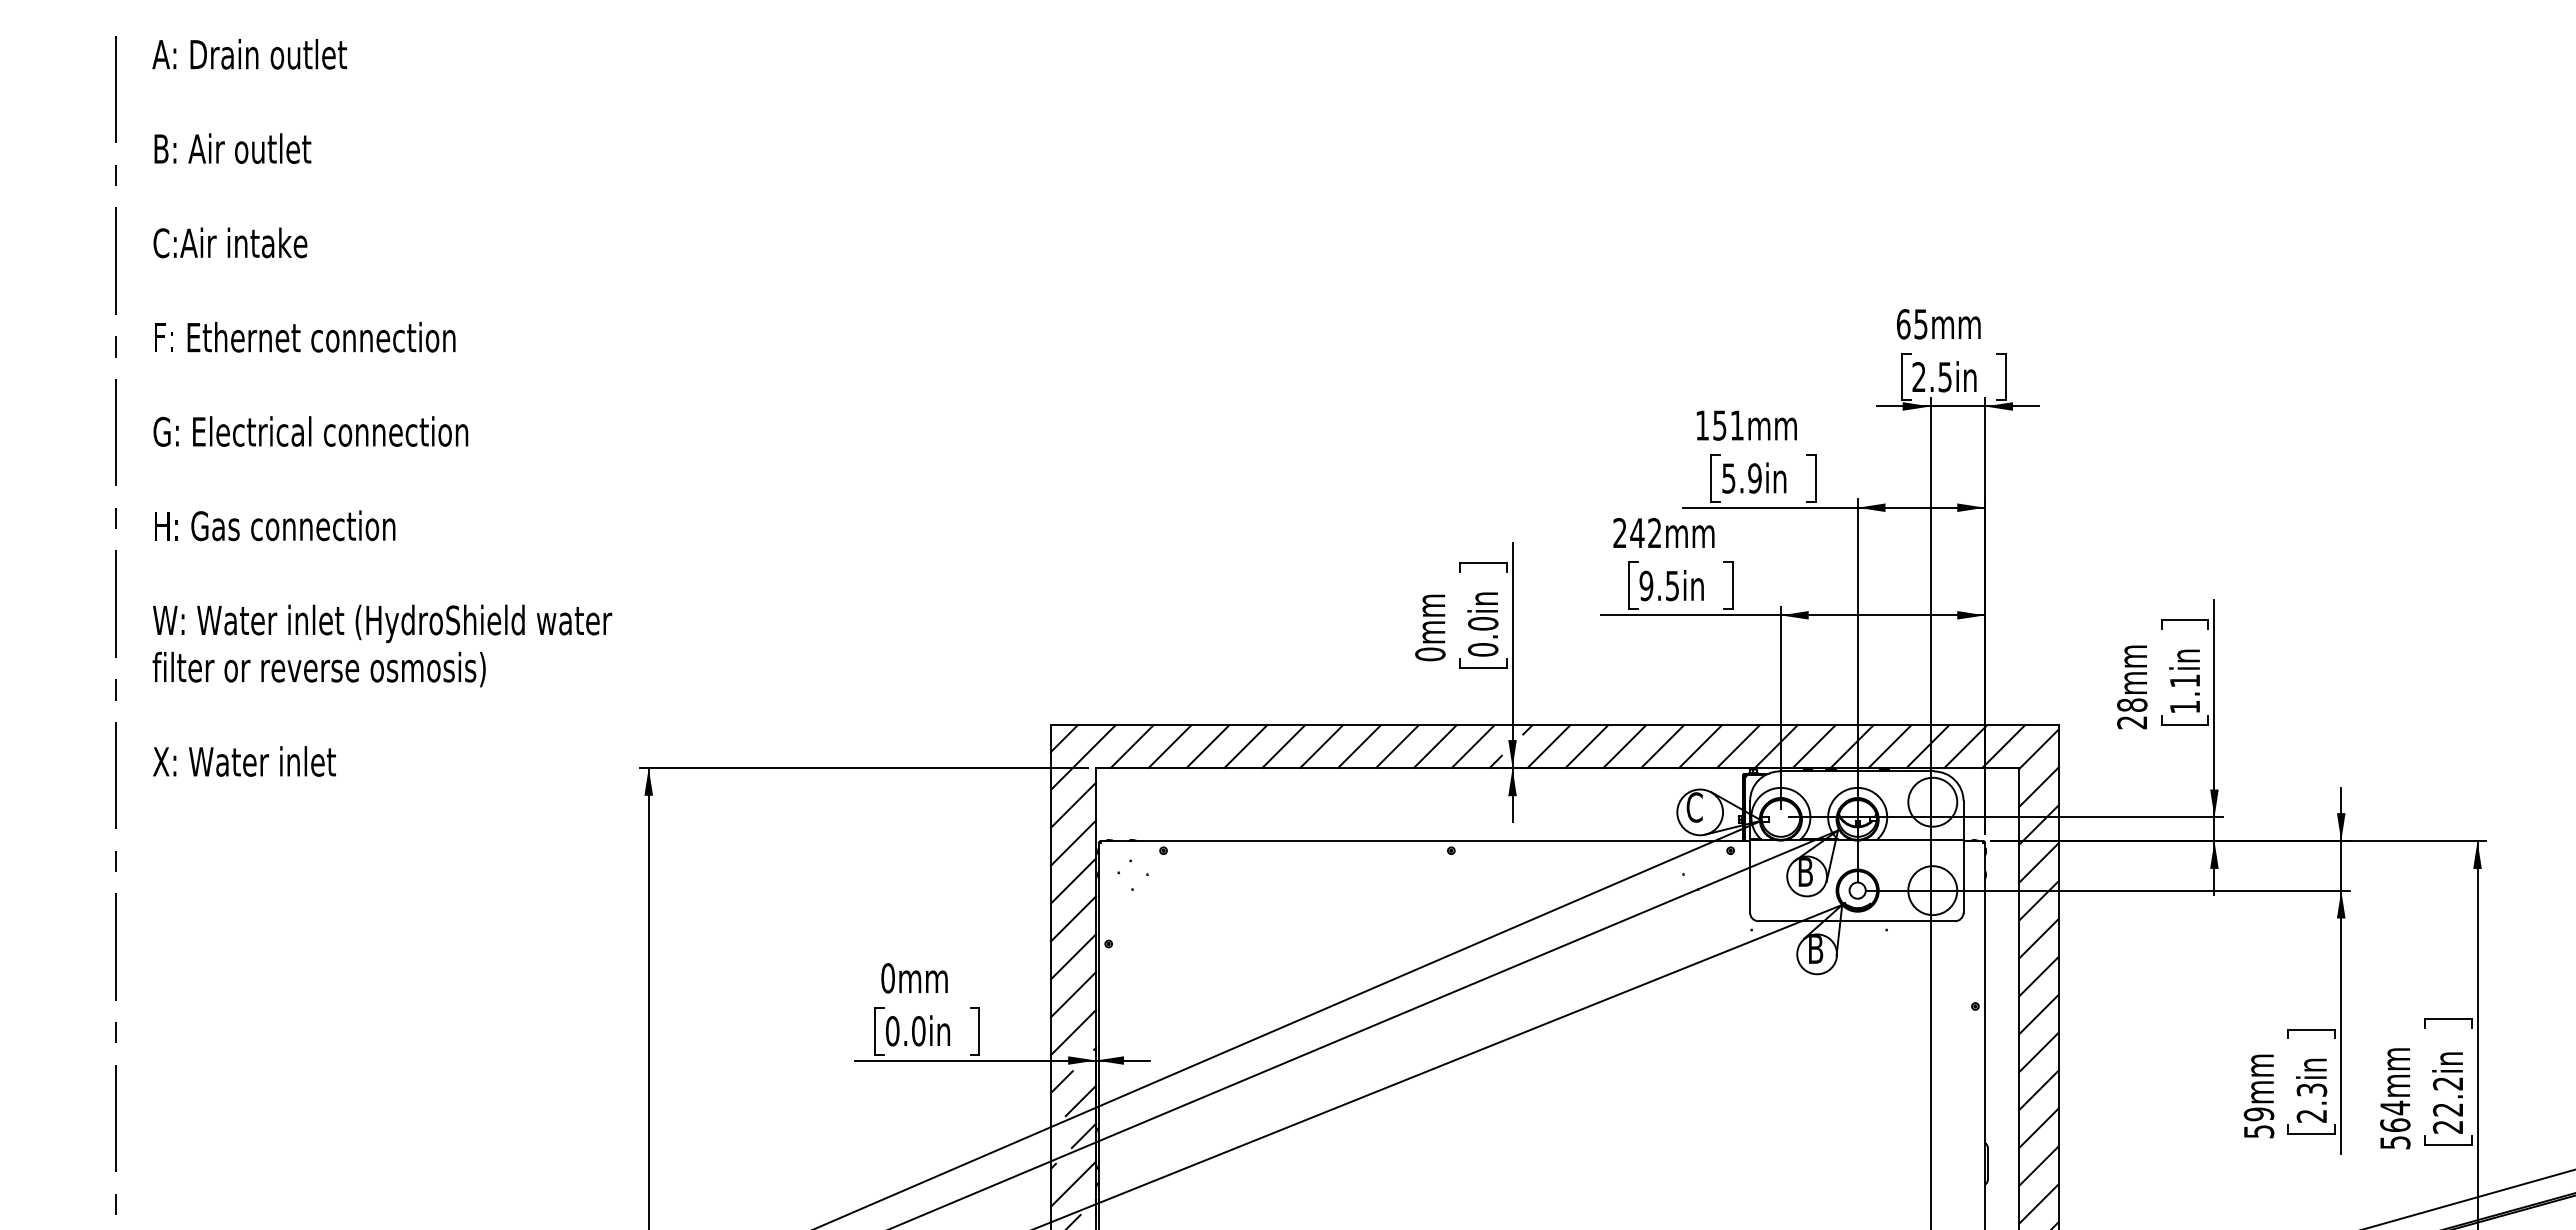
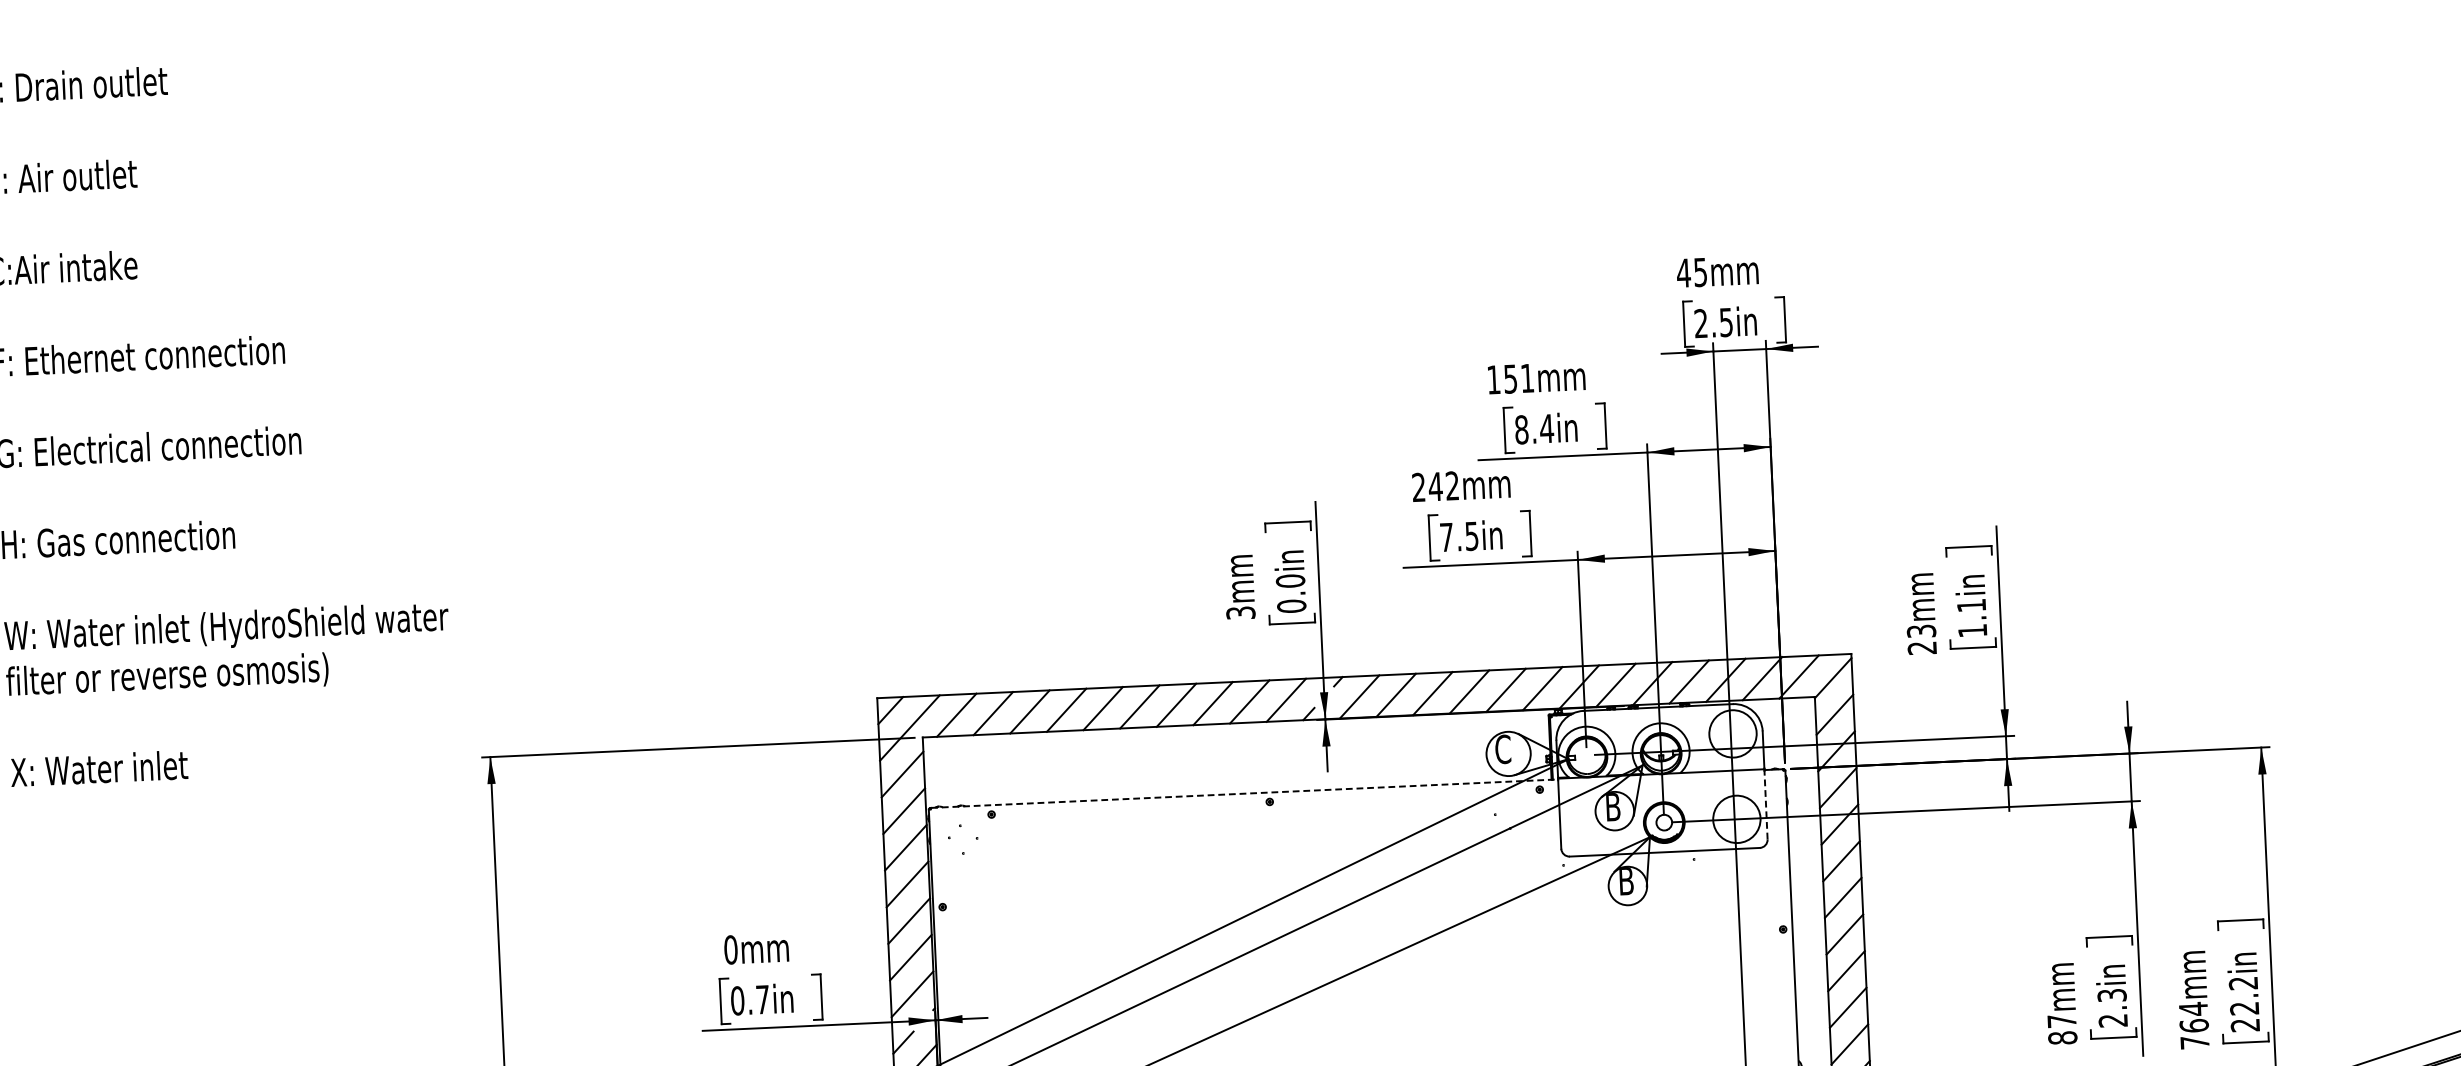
text: (1903, 324) -> (1683, 273), 65mm -> 45mm
text: (1742, 478) -> (1534, 429), 5.9in -> 8.4in
text: (1646, 585) -> (1446, 536), 9.5in -> 7.5in
text: (1430, 654) -> (1241, 613), 0mm -> 3mm
text: (2132, 704) -> (1921, 630), 28mm -> 23mm
line: (1426, 841) -> (1245, 794), solid -> dashed
line: (1963, 876) -> (1765, 804), solid -> dashed
text: (918, 1031) -> (762, 1000), 0.0in -> 0.7in
text: (2258, 1122) -> (2061, 1029), 59mm -> 87mm
text: (2395, 1142) -> (2195, 1042), 564mm -> 764mm

